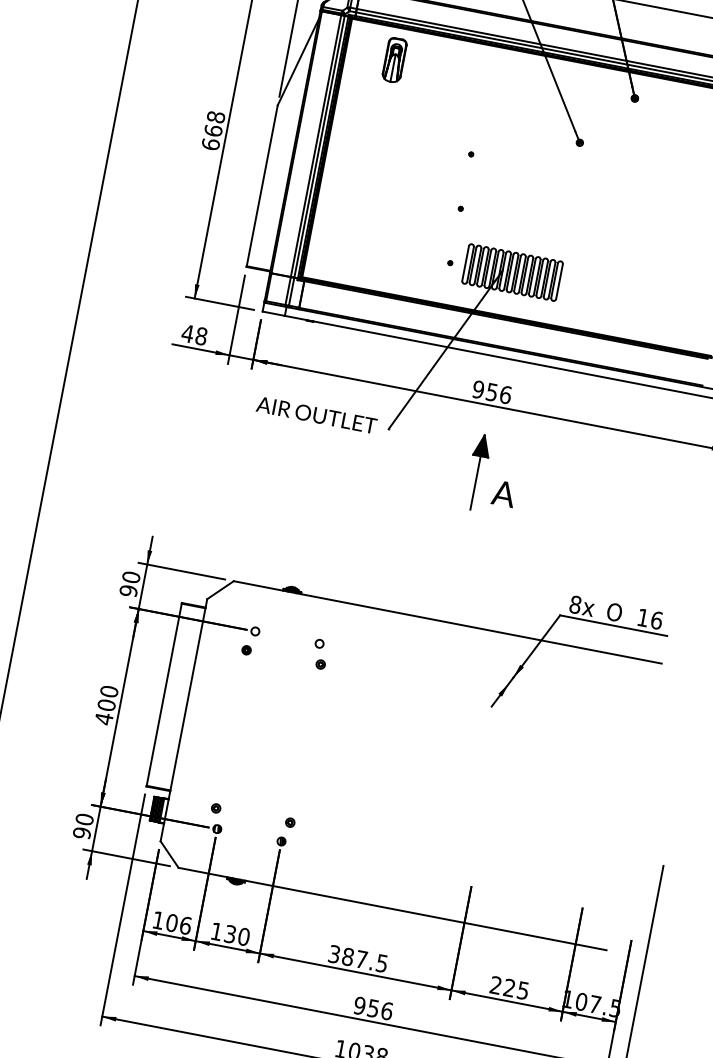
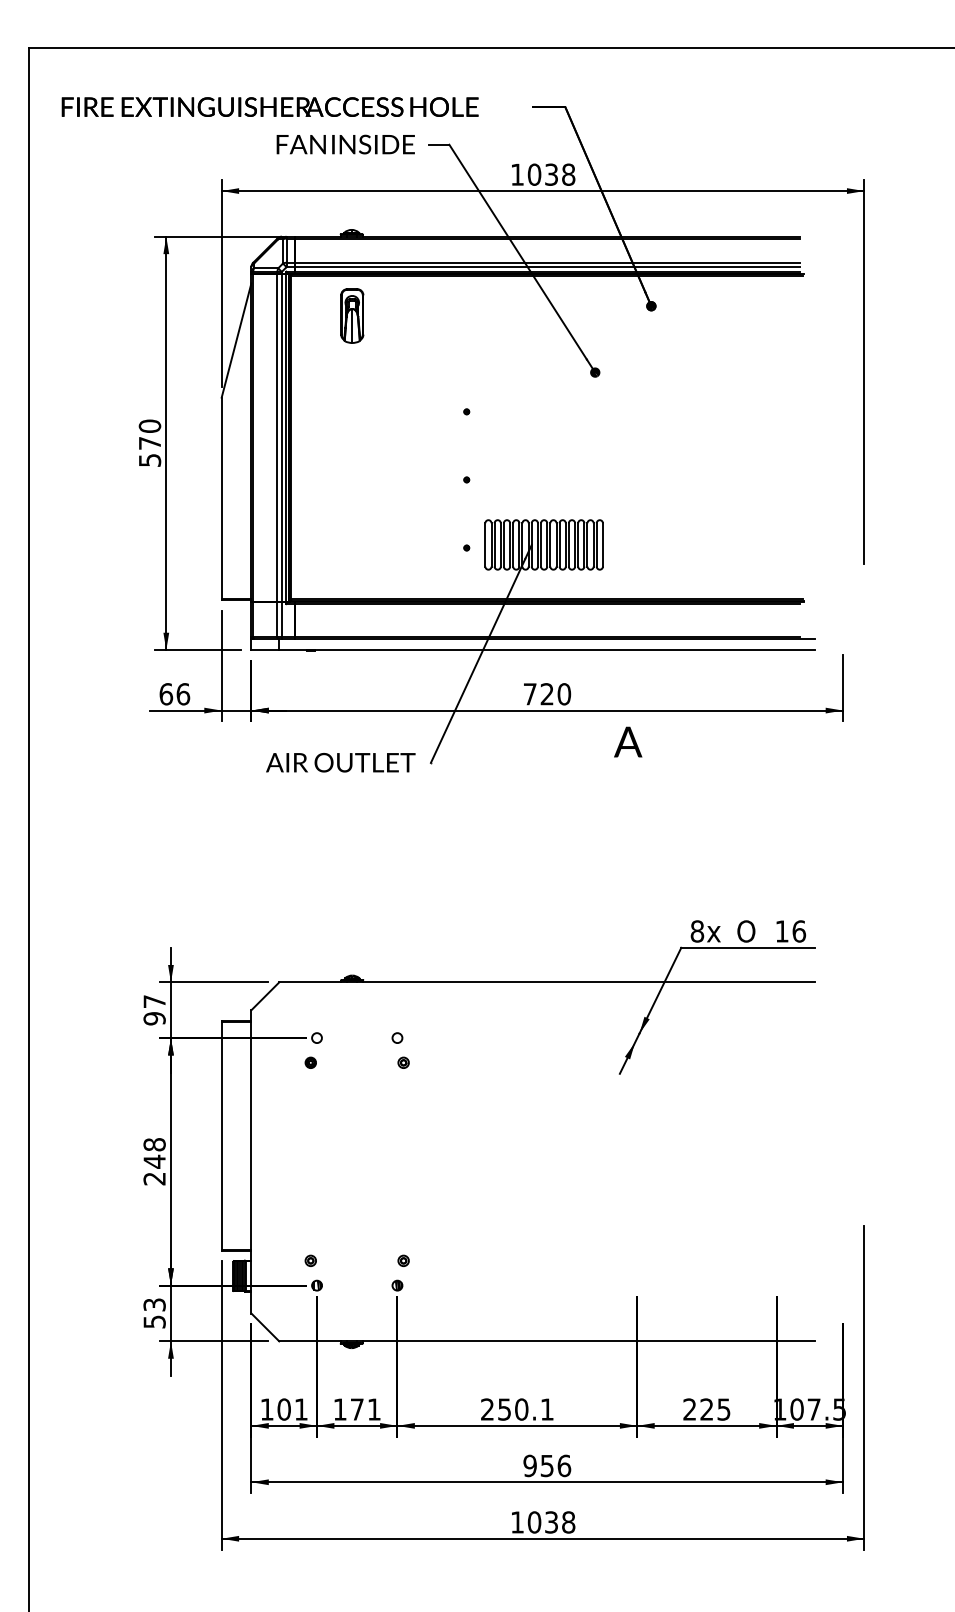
text: (213, 130) -> (149, 442), 668 -> 570
text: (194, 335) -> (174, 694), 48 -> 66
text: (492, 392) -> (547, 694), 956 -> 720
part: (476, 472) -> (547, 794), removed
text: (504, 493) -> (628, 741), moved
text: (131, 577) -> (154, 1001), 90 -> 97
text: (106, 705) -> (154, 1162), 400 -> 248
text: (83, 826) -> (154, 1313), 90 -> 53
text: (185, 925) -> (301, 1409), 106 -> 101
text: (236, 935) -> (365, 1409), 130 -> 171
text: (358, 958) -> (517, 1409), 387.5 -> 250.1

